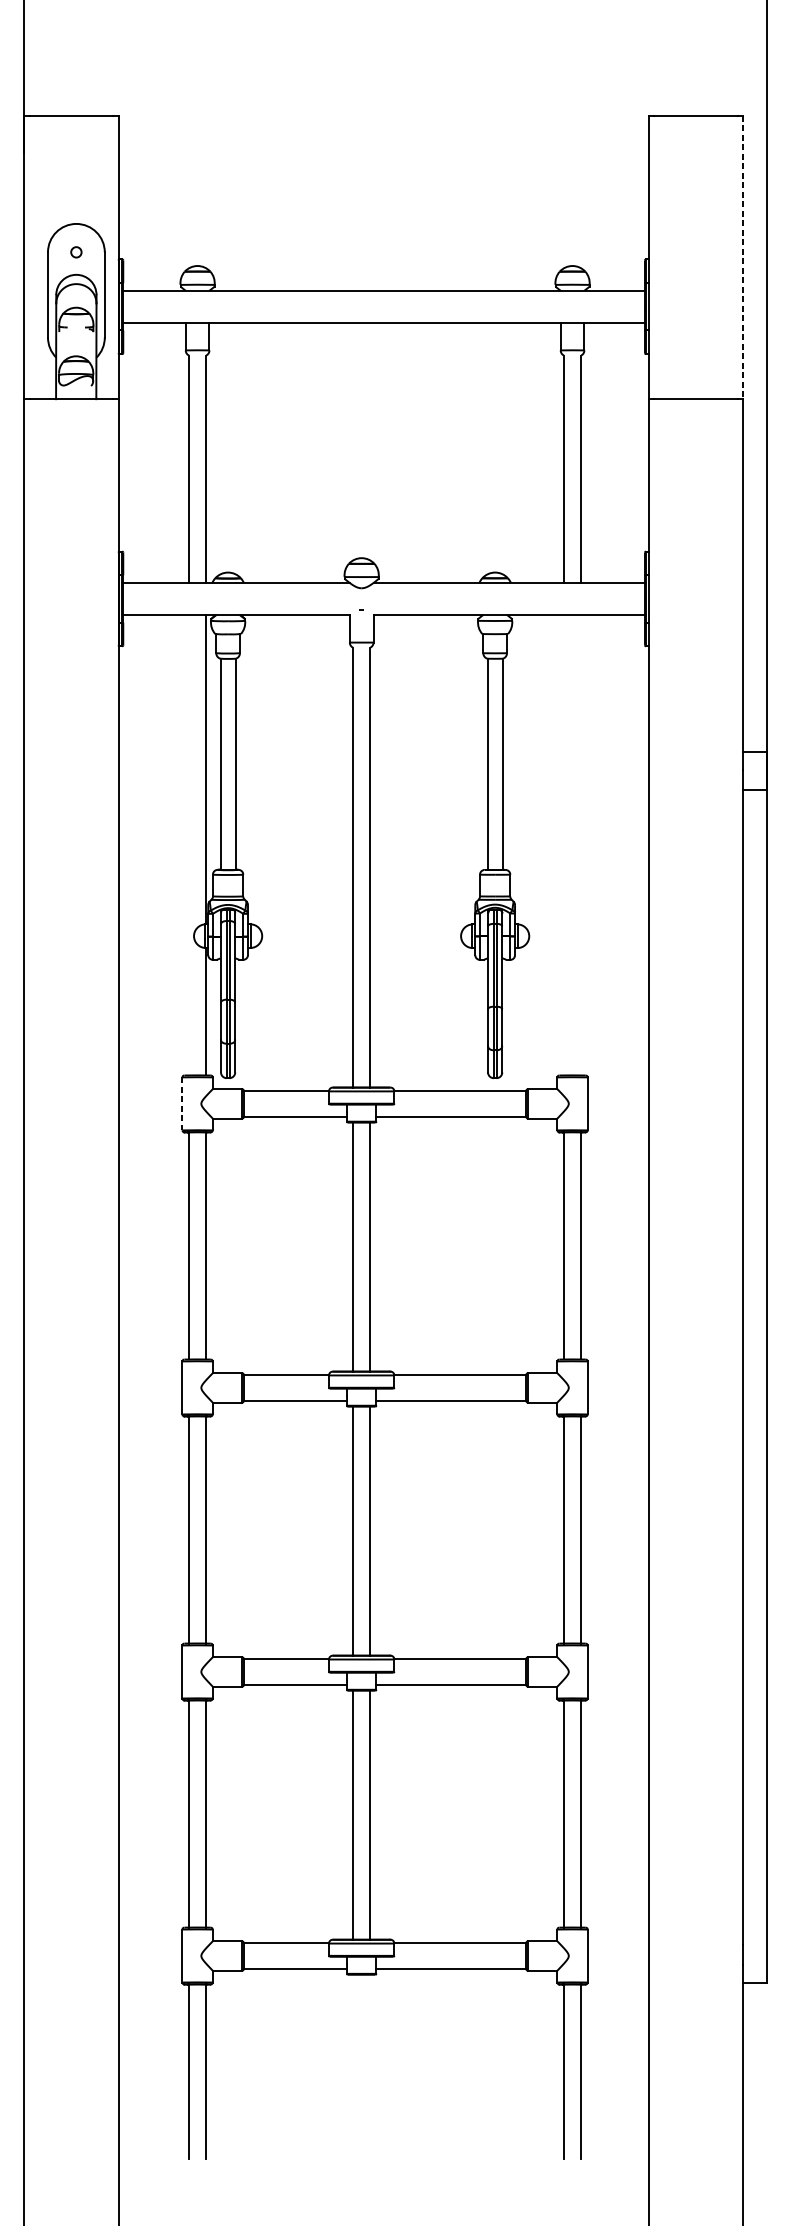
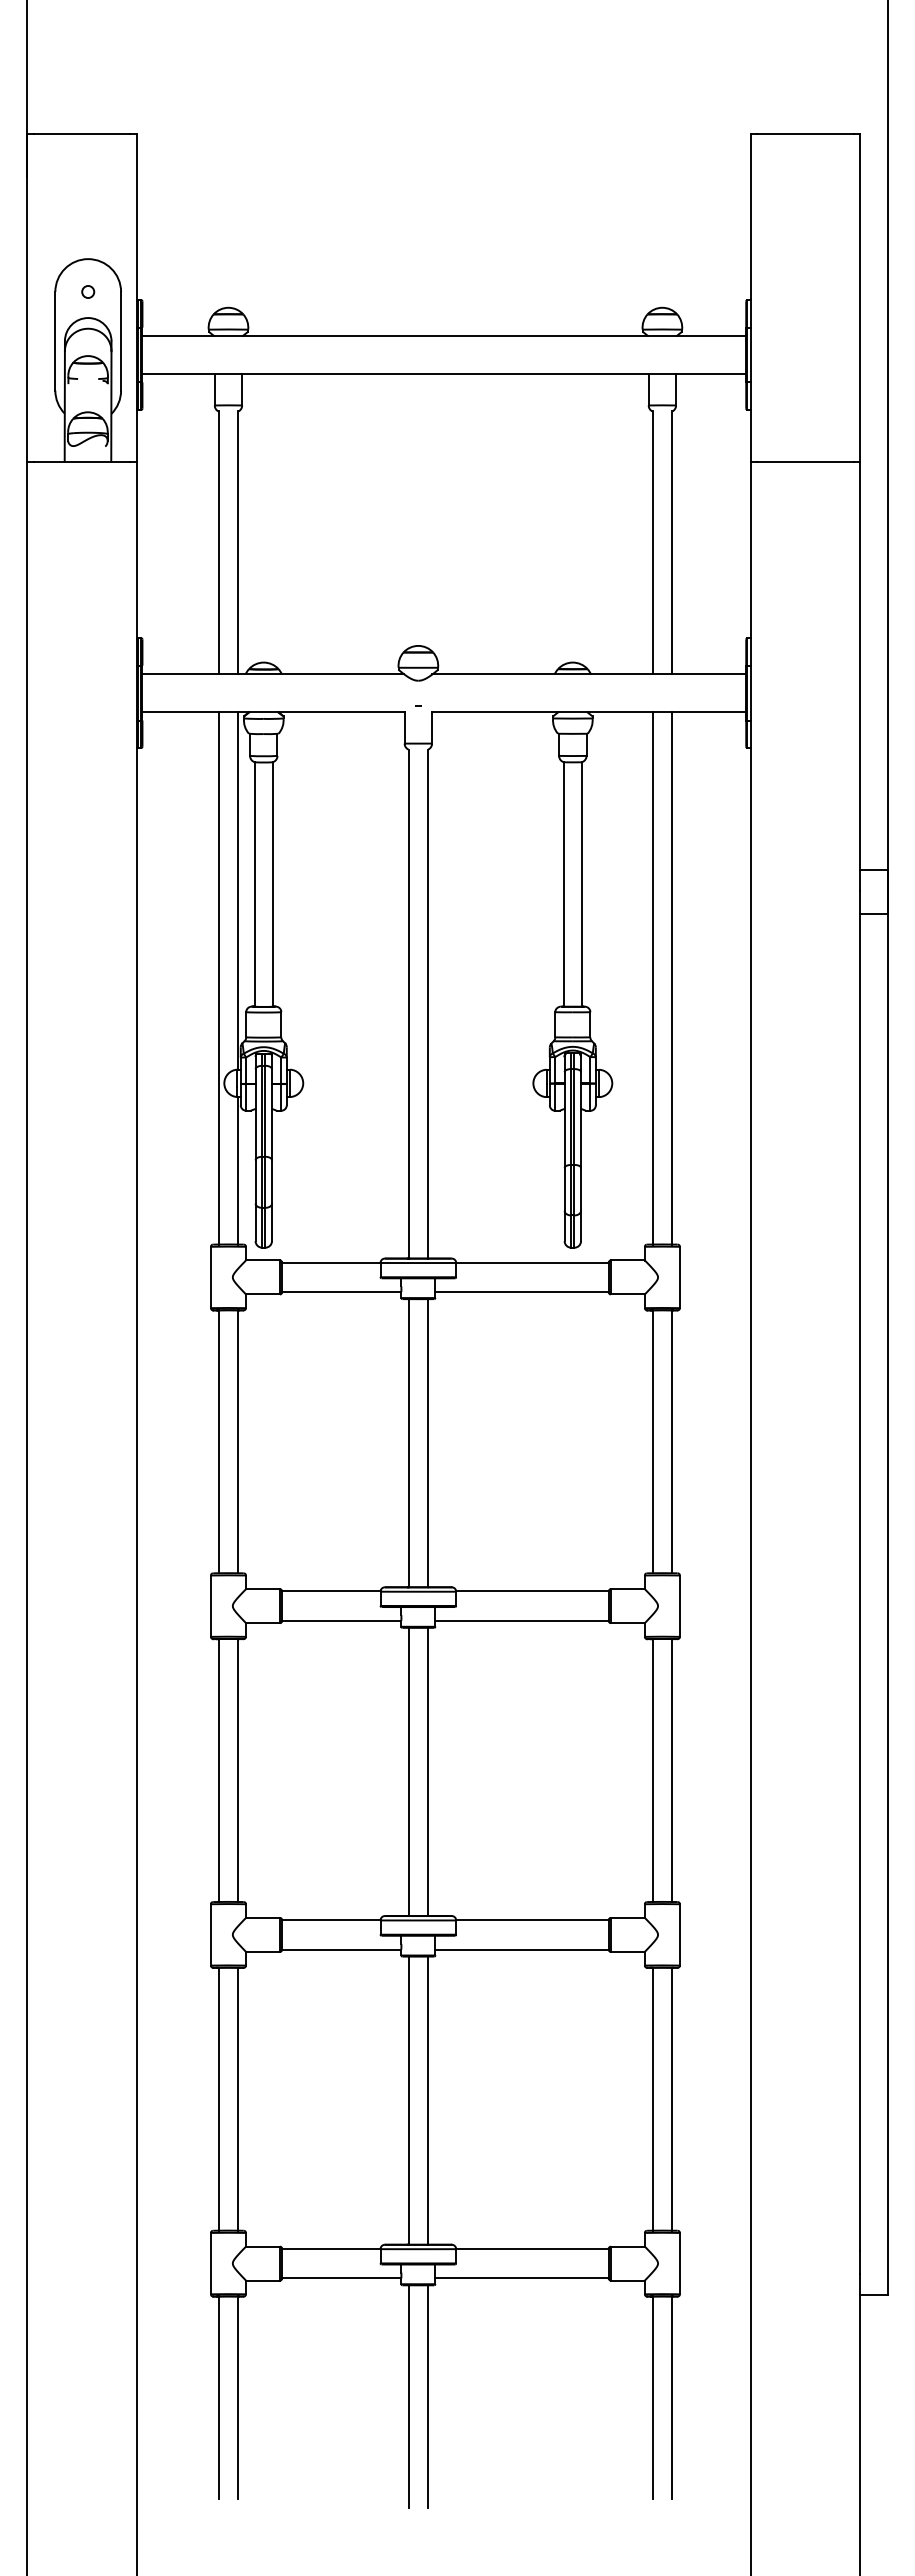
line: (743, 257) -> (860, 298), dashed -> solid
line: (188, 844) -> (218, 977), added
line: (563, 844) -> (652, 977), added
line: (581, 844) -> (672, 977), added
line: (182, 1103) -> (210, 1277), dashed -> solid
line: (353, 2070) -> (408, 2396), added
line: (370, 2070) -> (428, 2396), added

